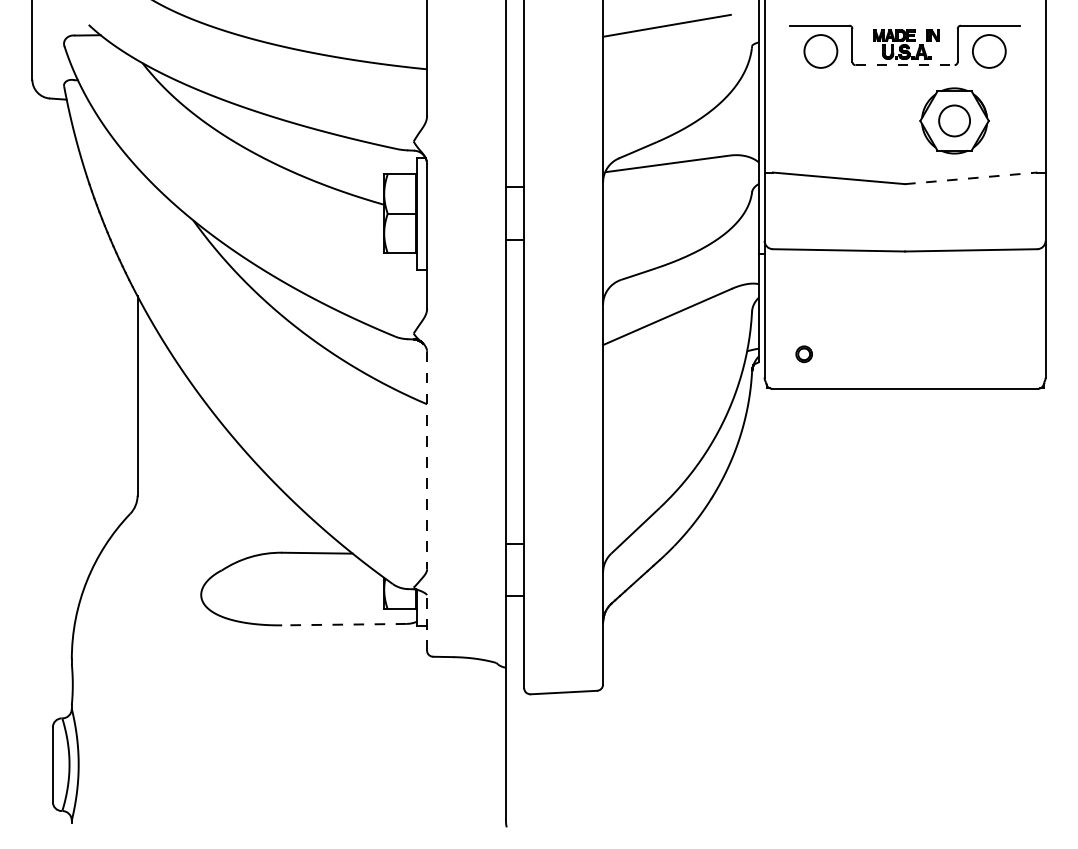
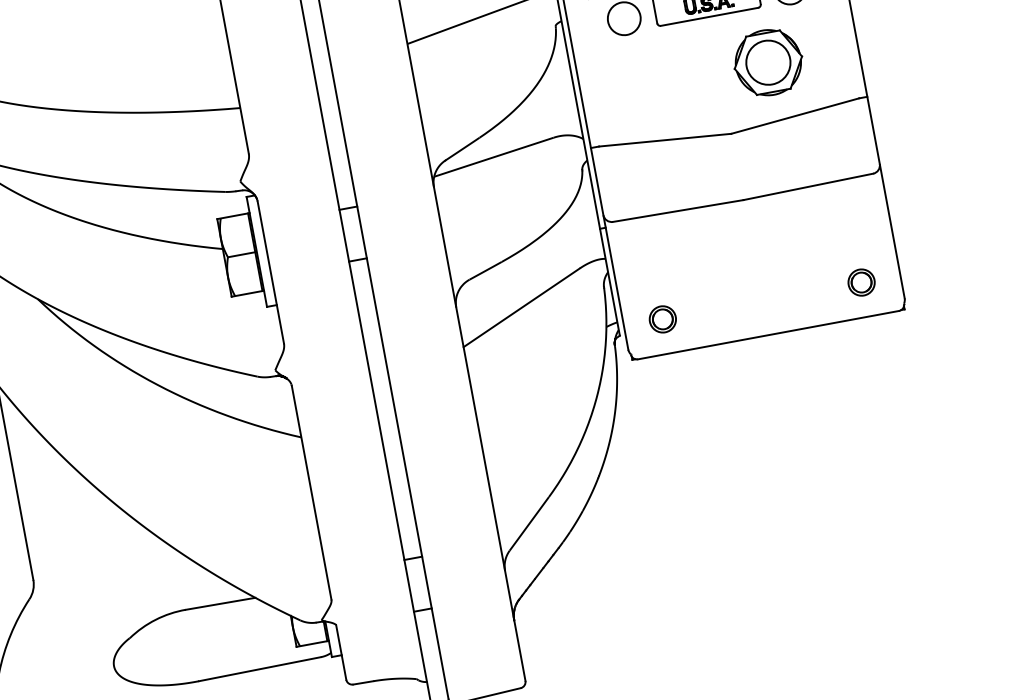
line: (905, 65) -> (710, 17), dashed -> solid
circle: (954, 120) -> (768, 62), size x1.43
line: (971, 178) -> (795, 116), dashed -> solid
part: (804, 354) -> (663, 319), size x1.67
part: (1006, 354) -> (861, 282), added
line: (427, 460) -> (312, 492), dashed -> solid
line: (427, 622) -> (341, 651), dashed -> solid
line: (343, 624) -> (259, 669), dashed -> solid

